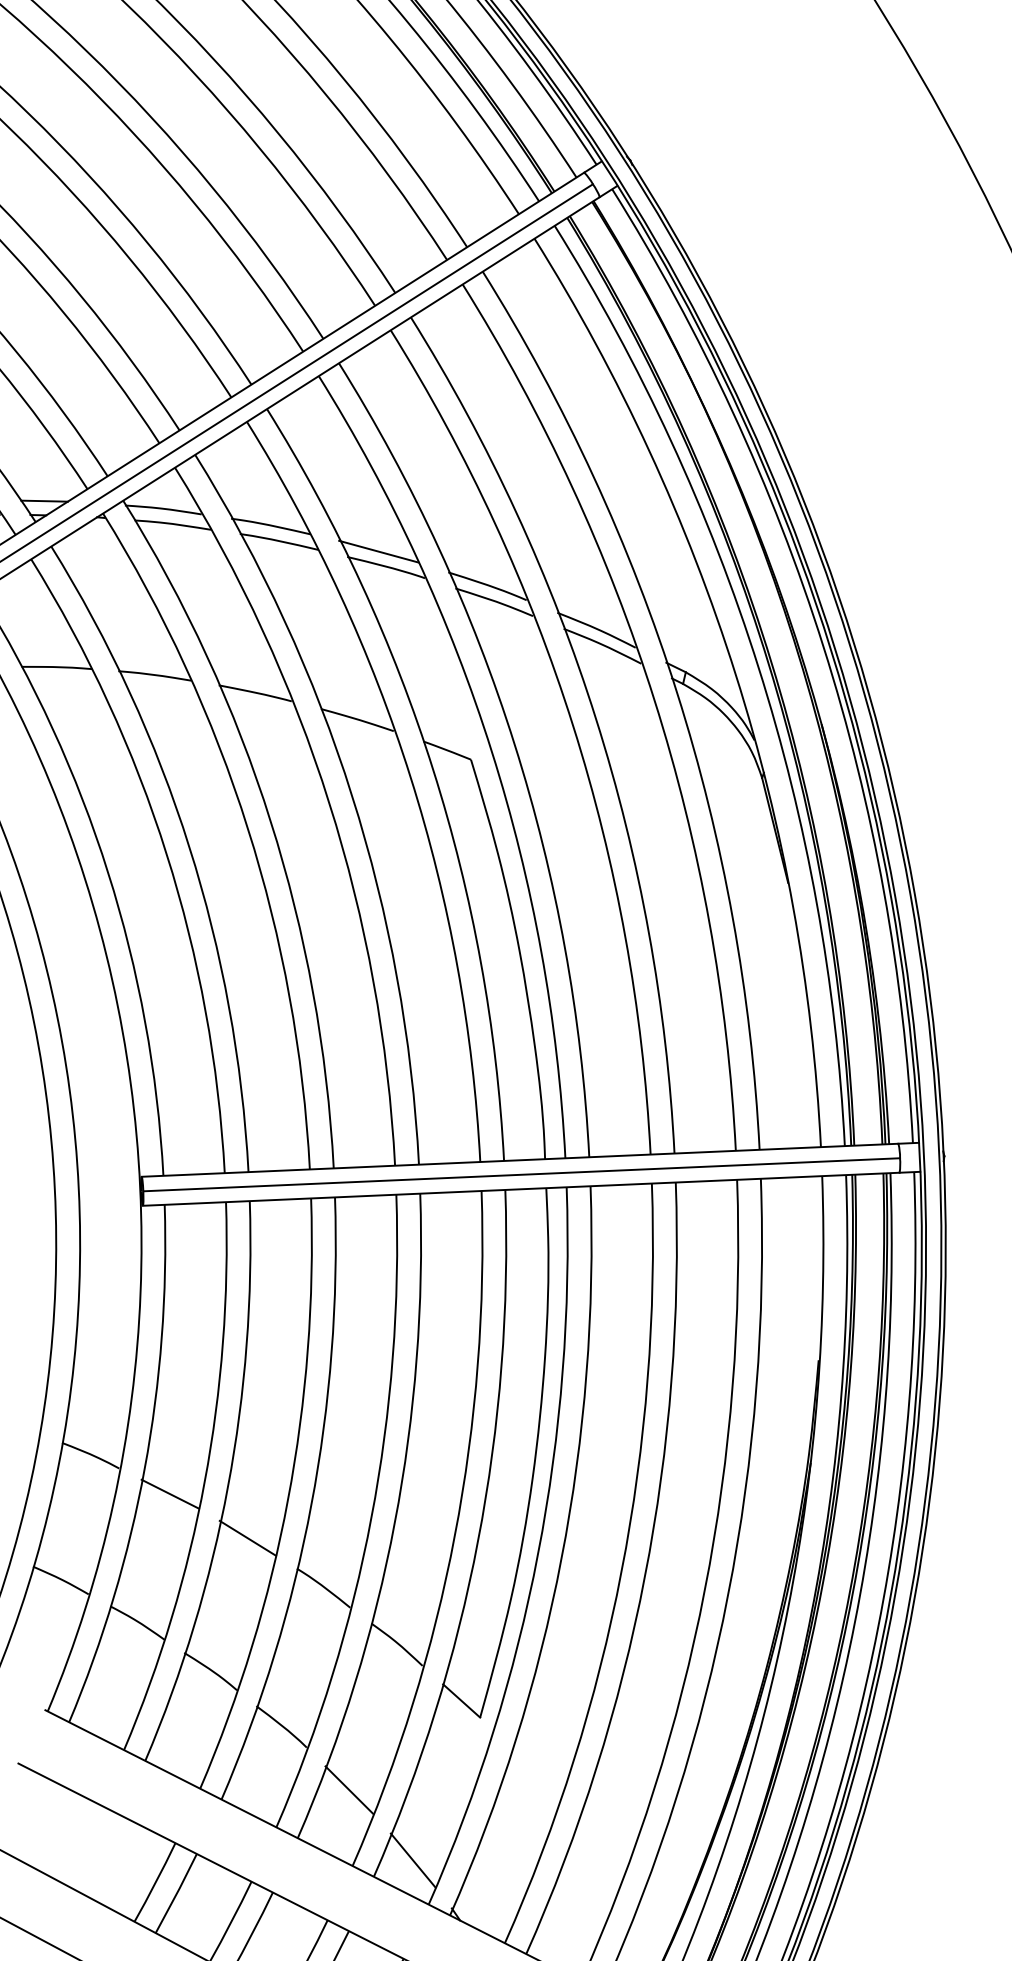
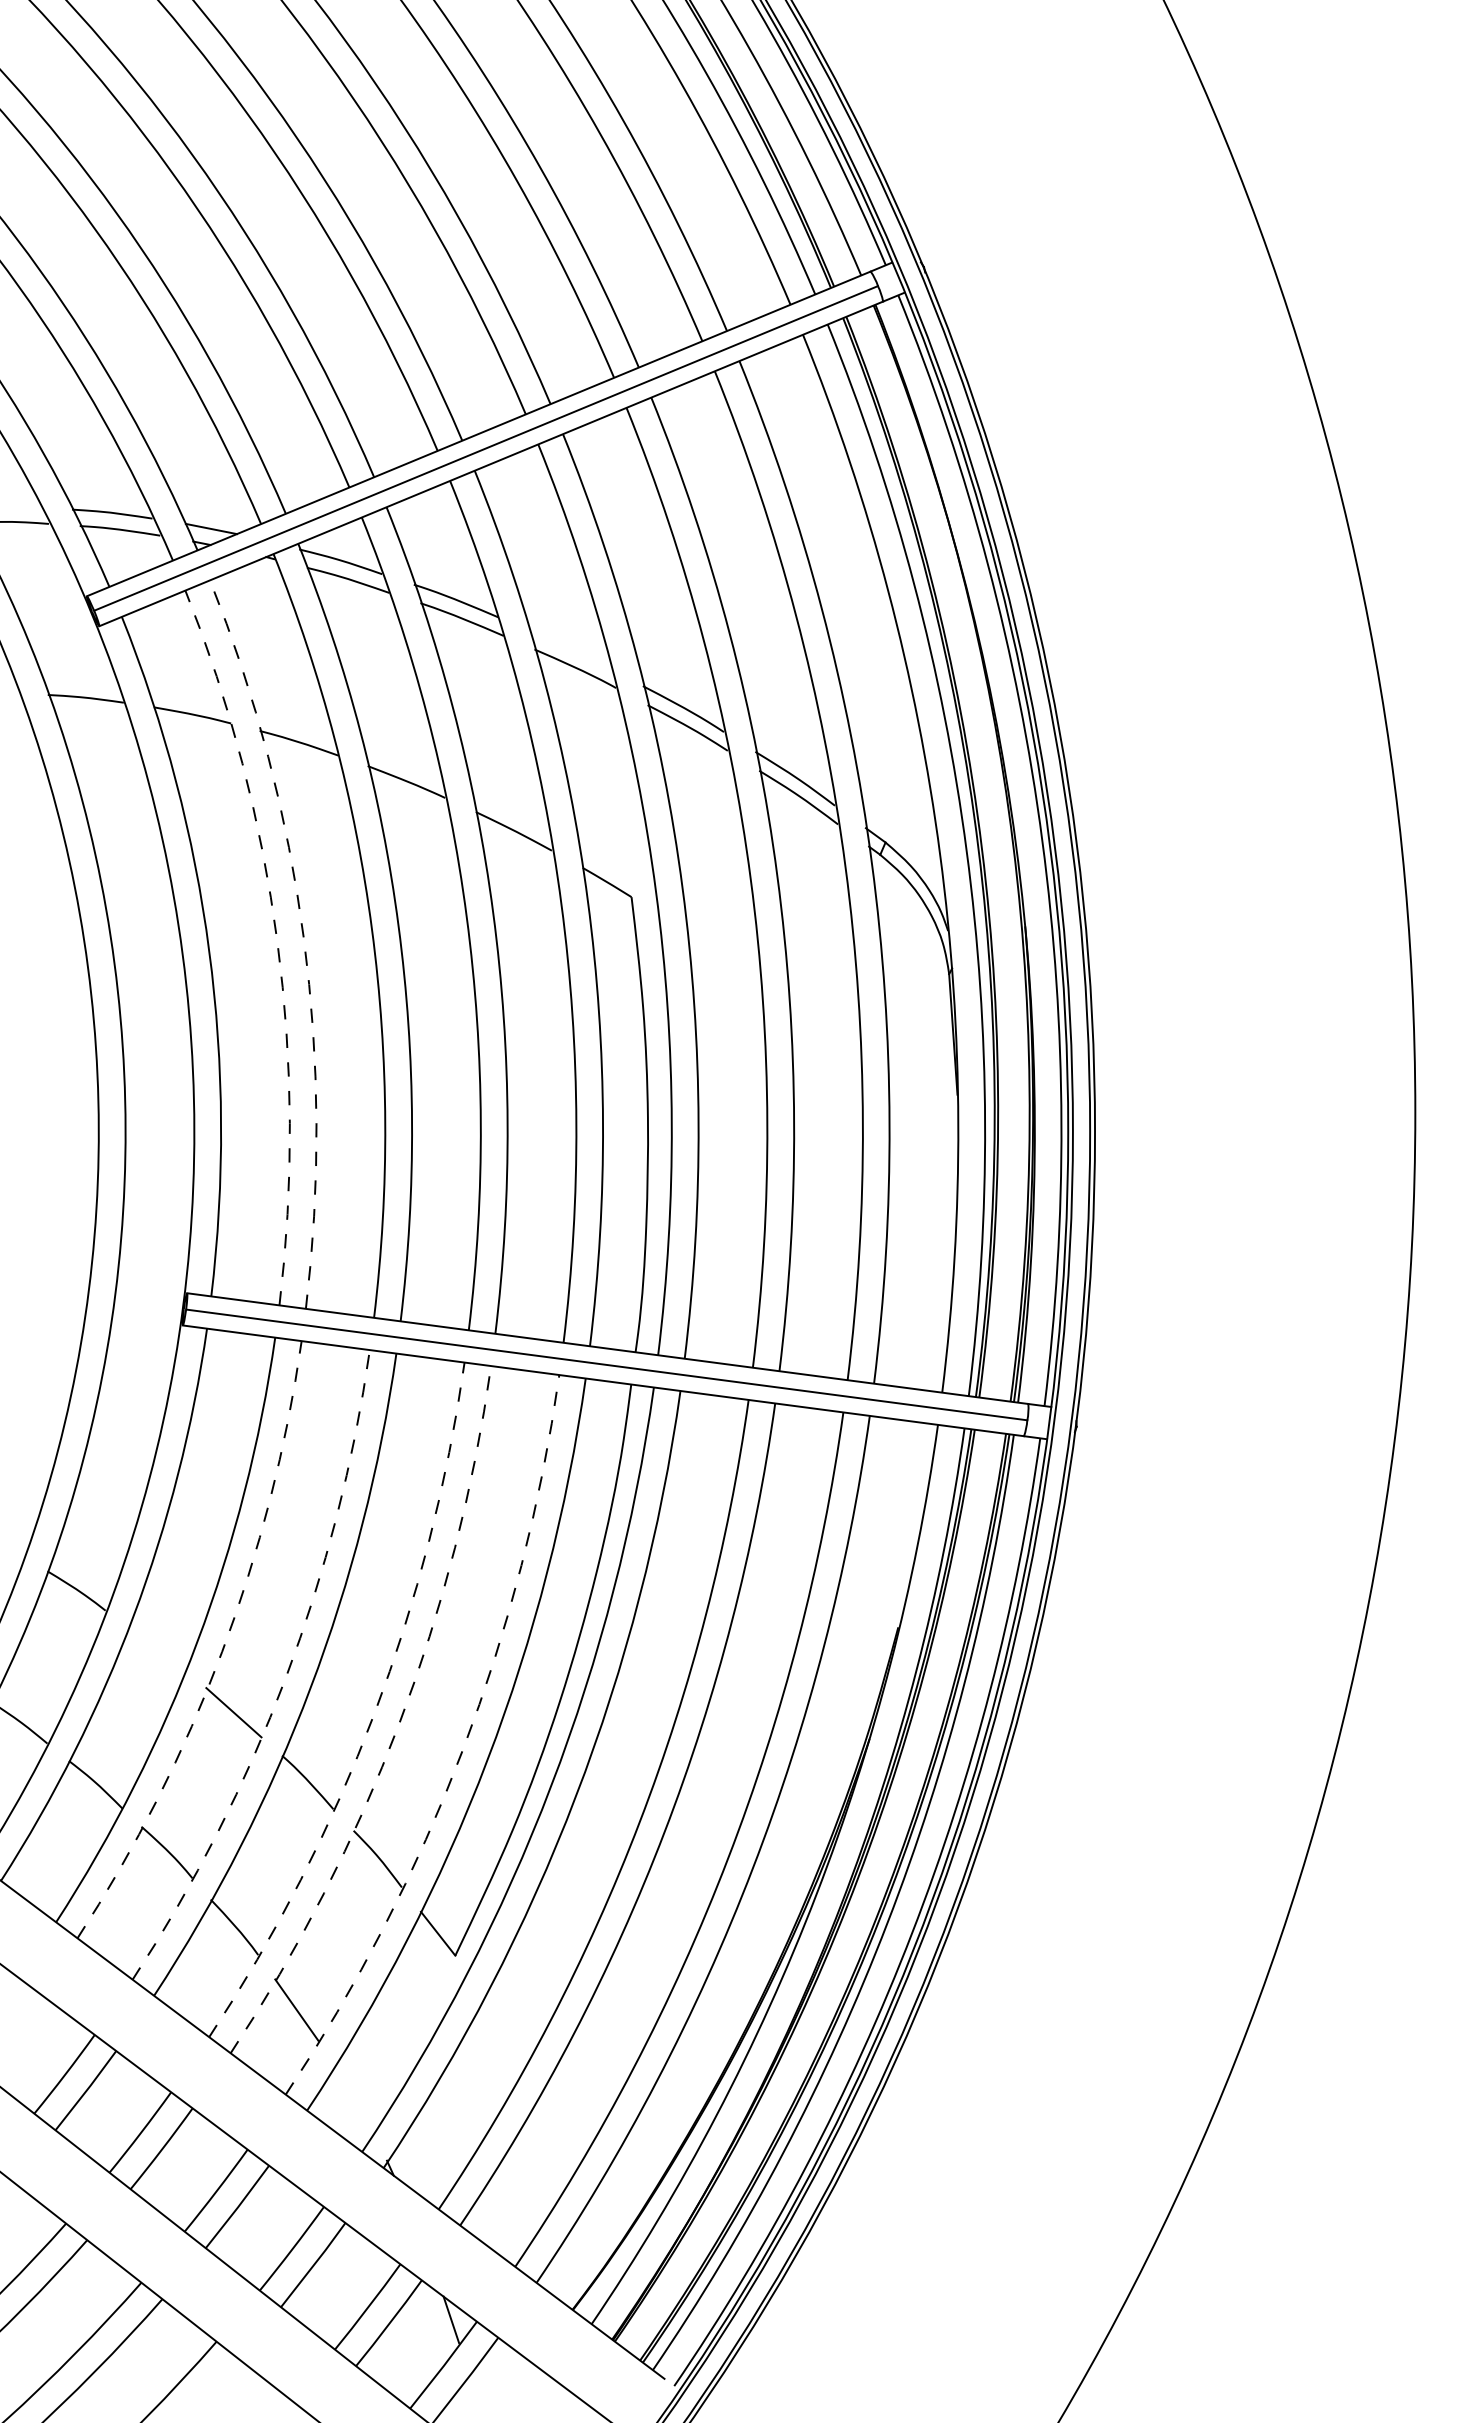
line: (378, 551) -> (569, 649), removed
arc: (188, 846) -> (303, 938), solid -> dashed
arc: (166, 854) -> (277, 942), solid -> dashed
arc: (228, 1486) -> (222, 1651), solid -> dashed
line: (169, 1493) -> (156, 1648), removed
arc: (287, 1499) -> (285, 1677), solid -> dashed
arc: (371, 1518) -> (374, 1714), solid -> dashed
arc: (395, 1523) -> (399, 1724), solid -> dashed
arc: (454, 1536) -> (462, 1750), solid -> dashed
line: (413, 1860) -> (353, 2100), removed

